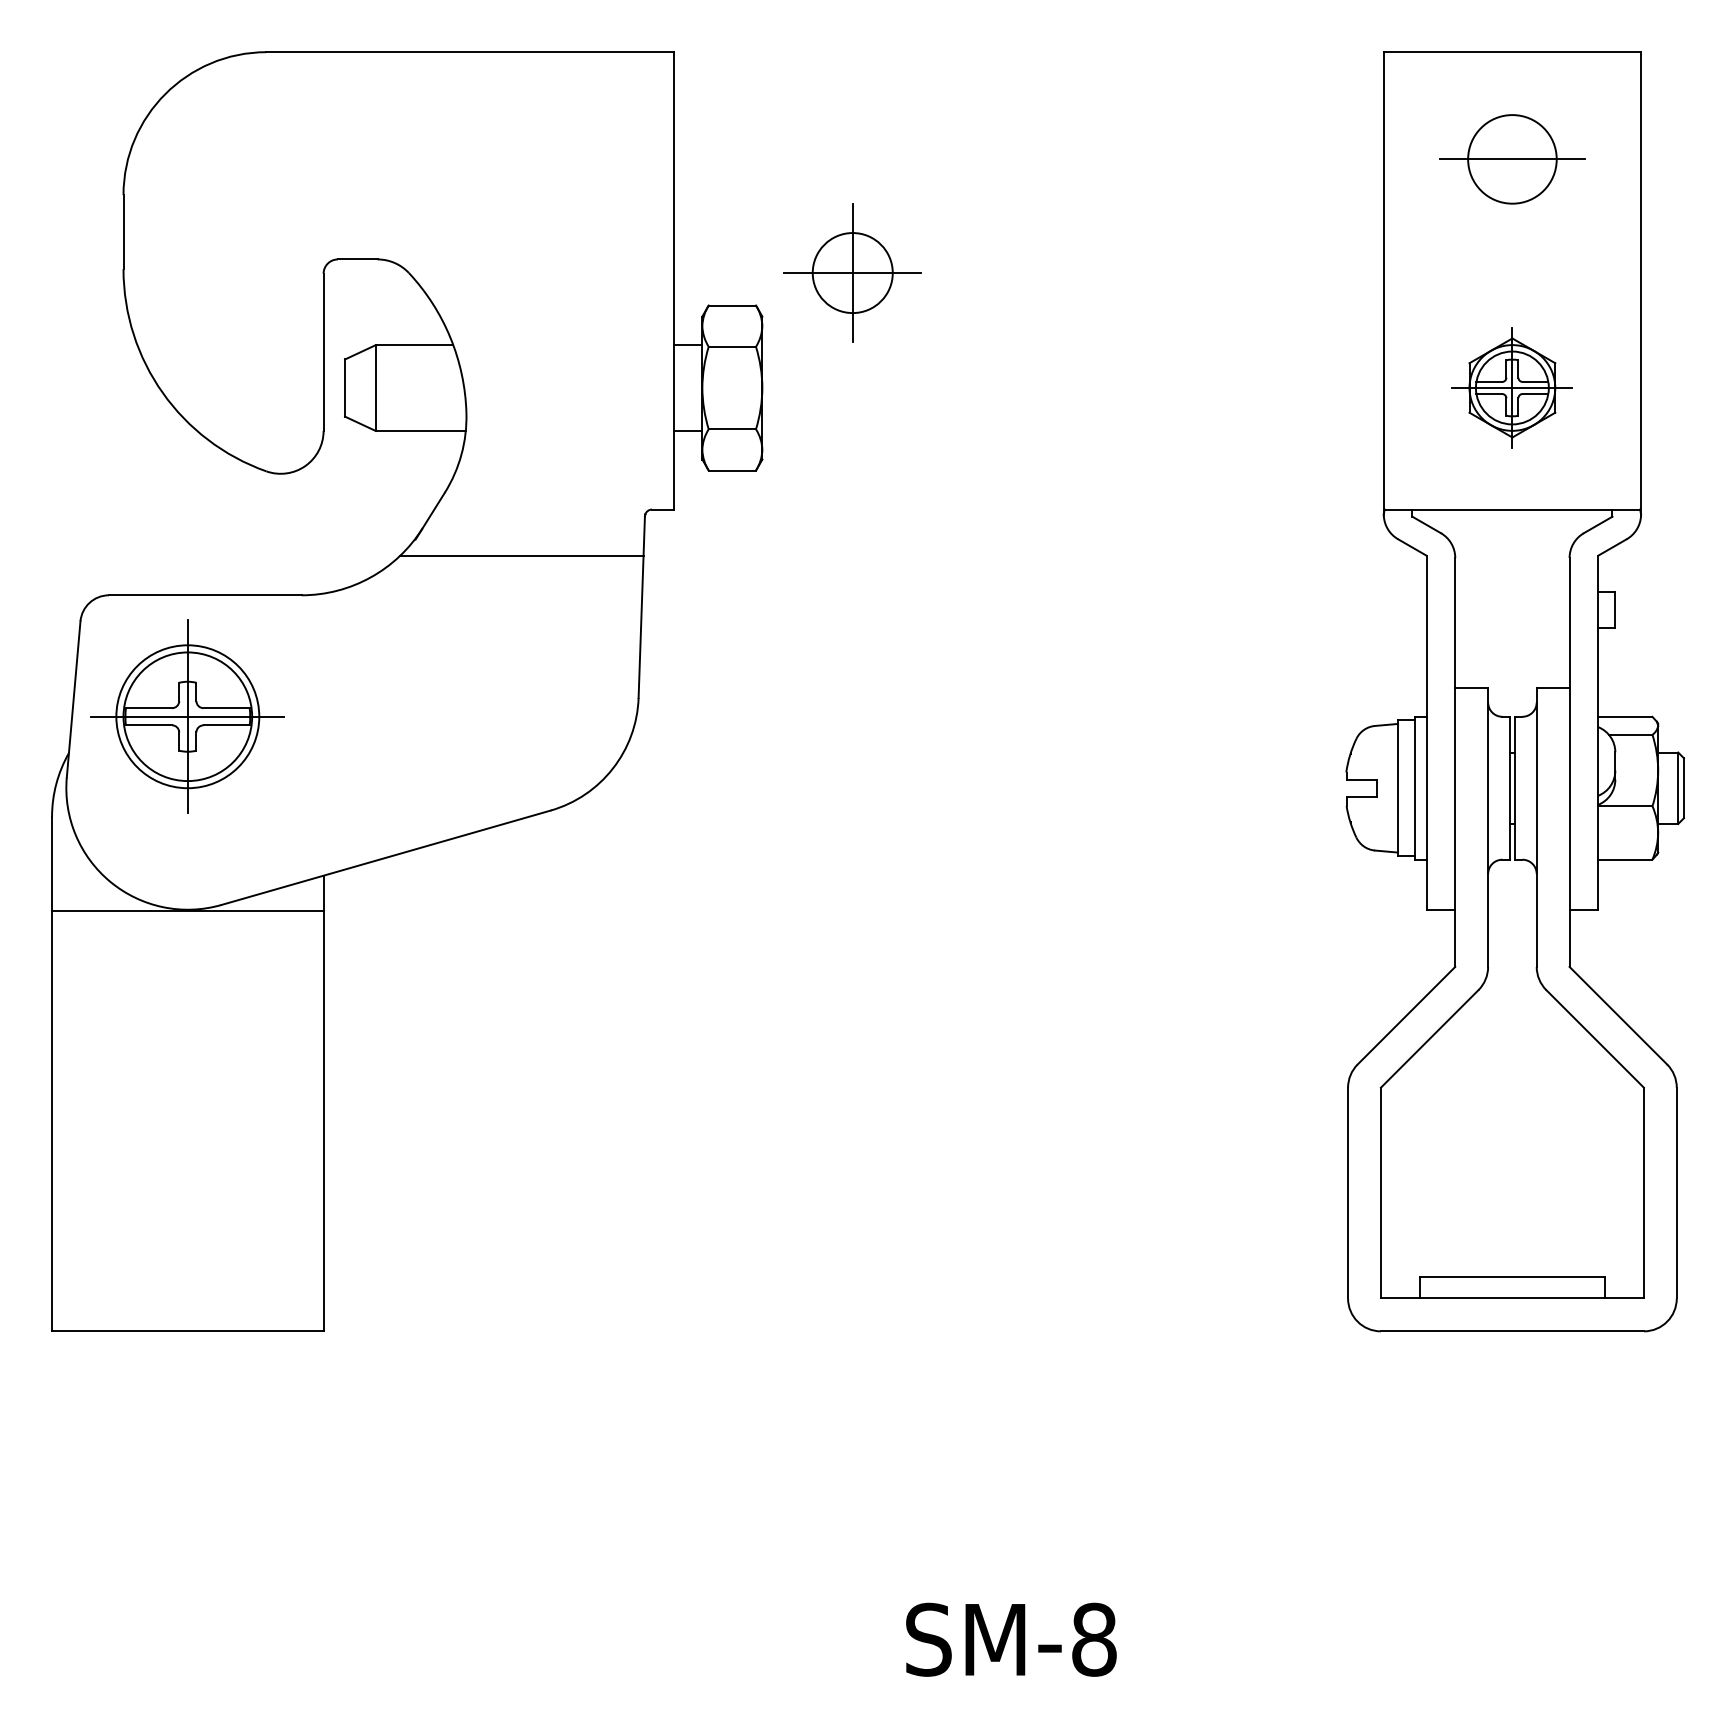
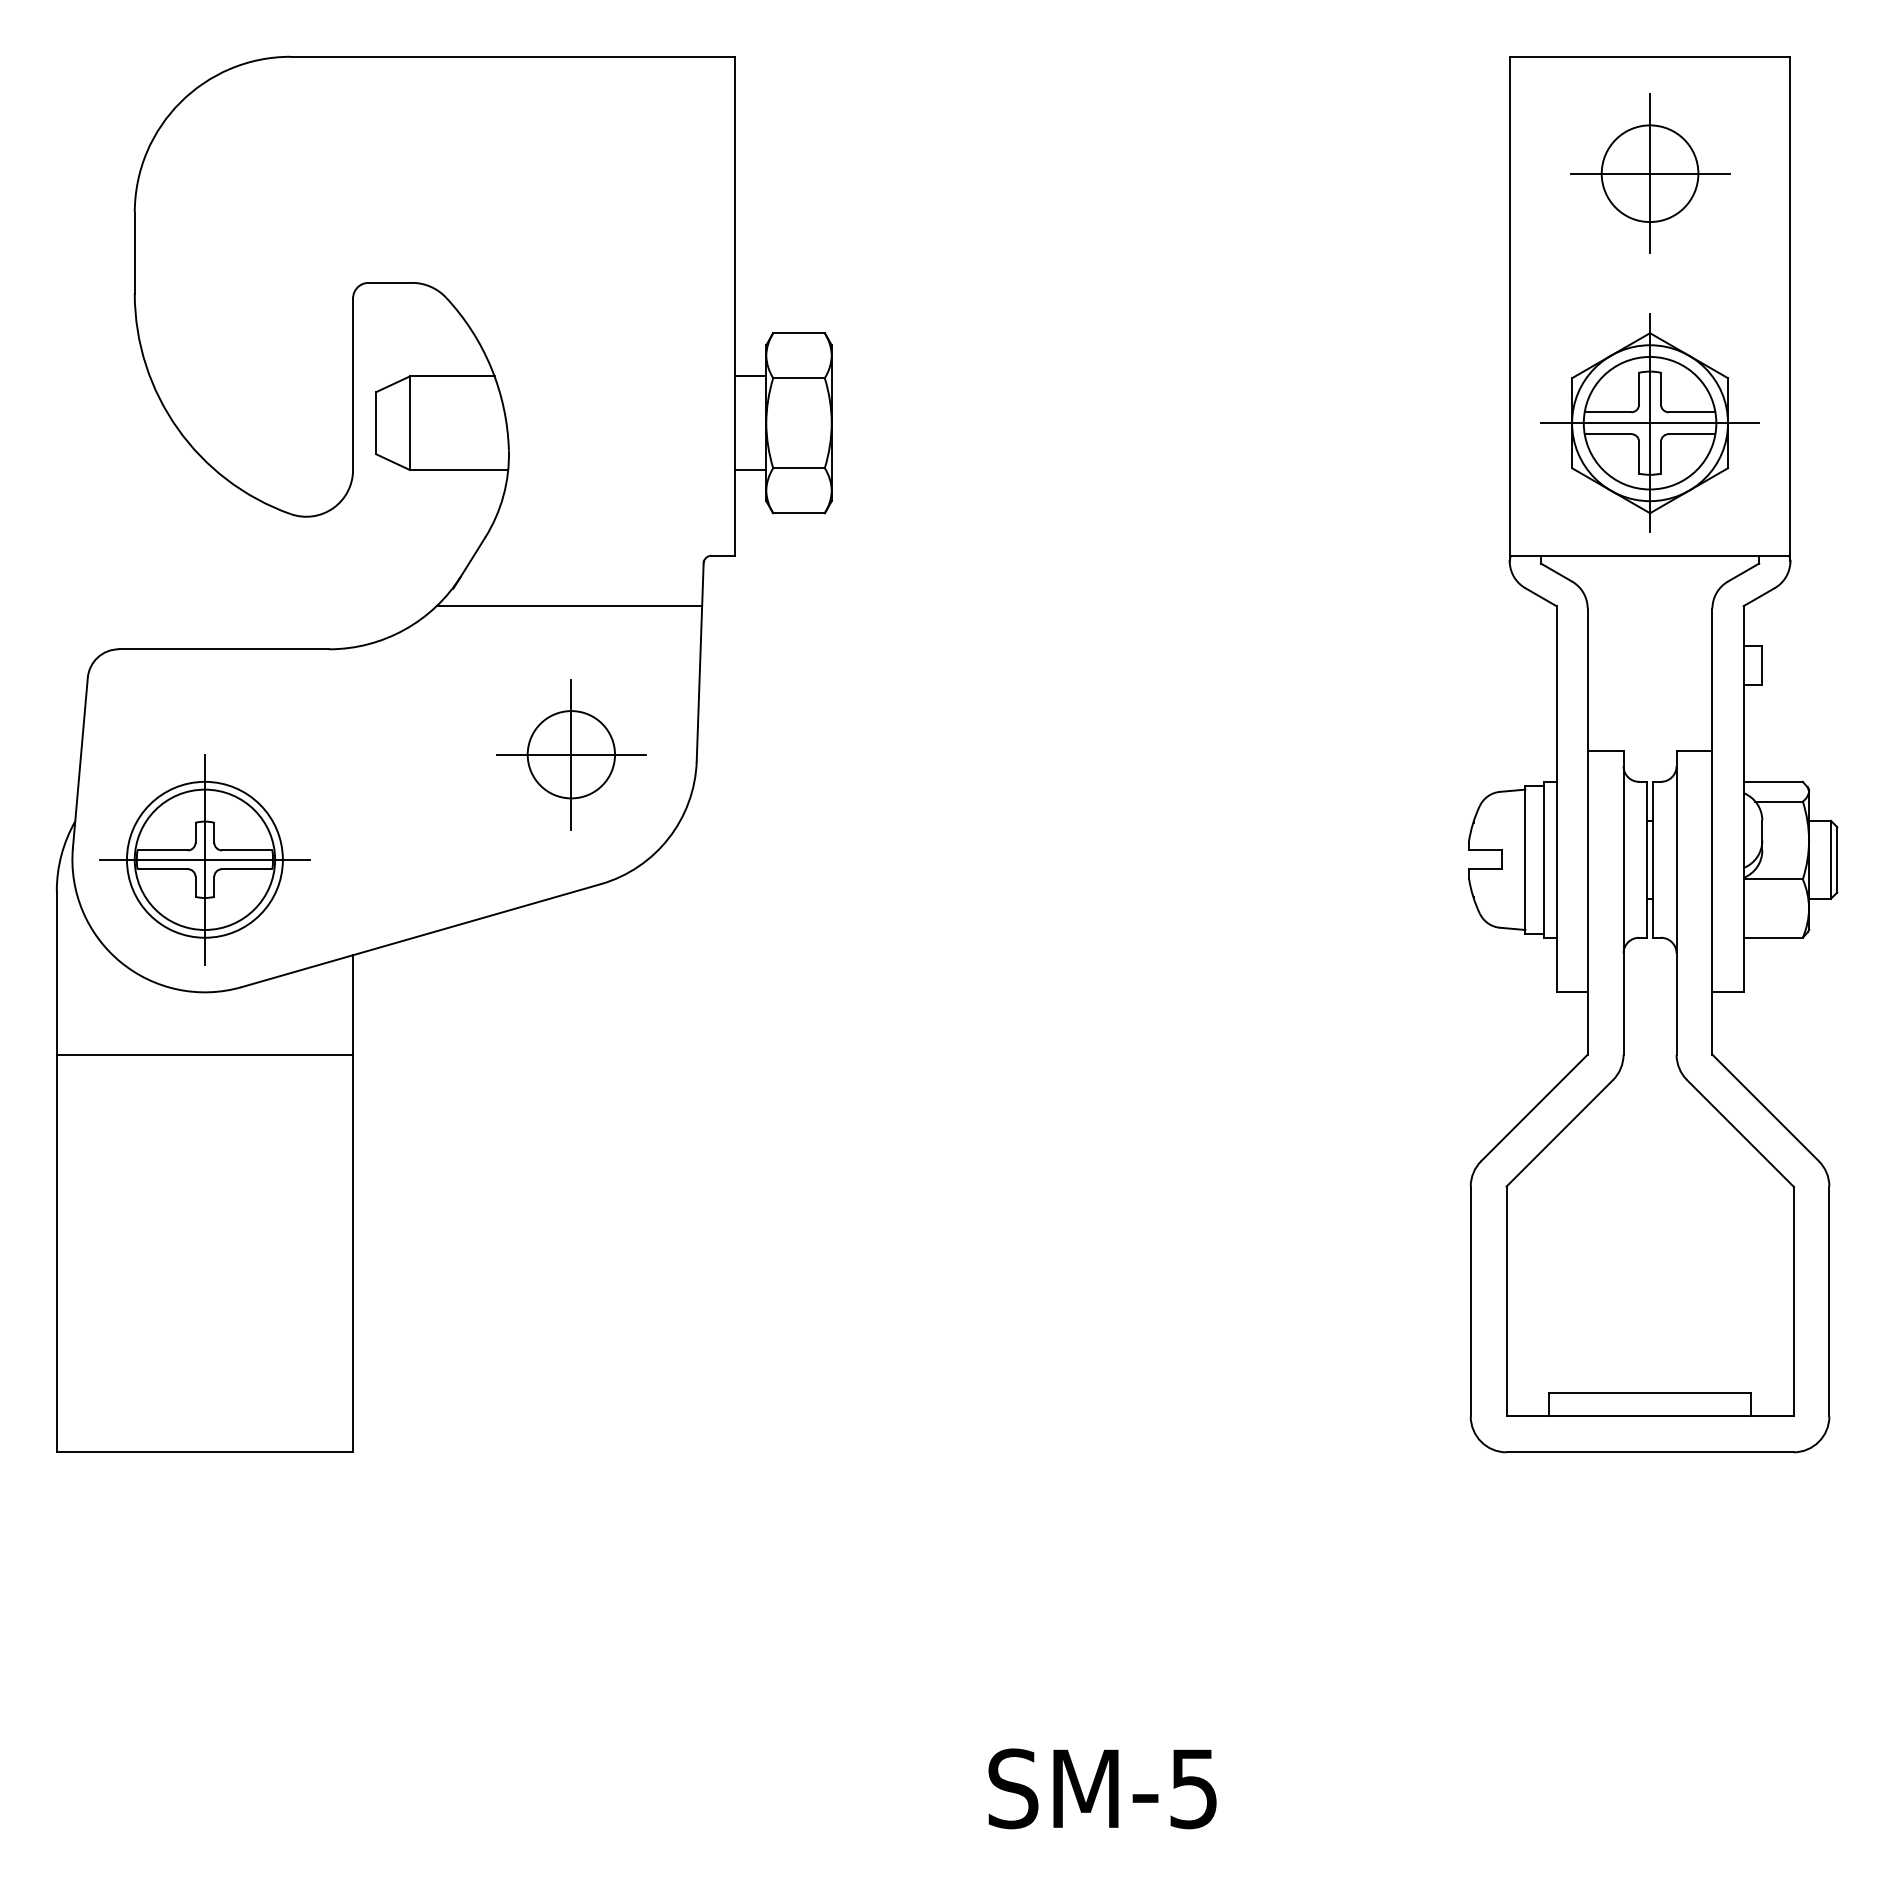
line: (1512, 159) -> (1650, 173), added
part: (852, 272) -> (571, 754), moved
part: (1511, 387) -> (1649, 422), size x1.67
part: (187, 716) -> (204, 859), moved
line: (187, 910) -> (204, 1054), moved
text: (1093, 1639) -> (1193, 1788), SM-8 -> SM-5

